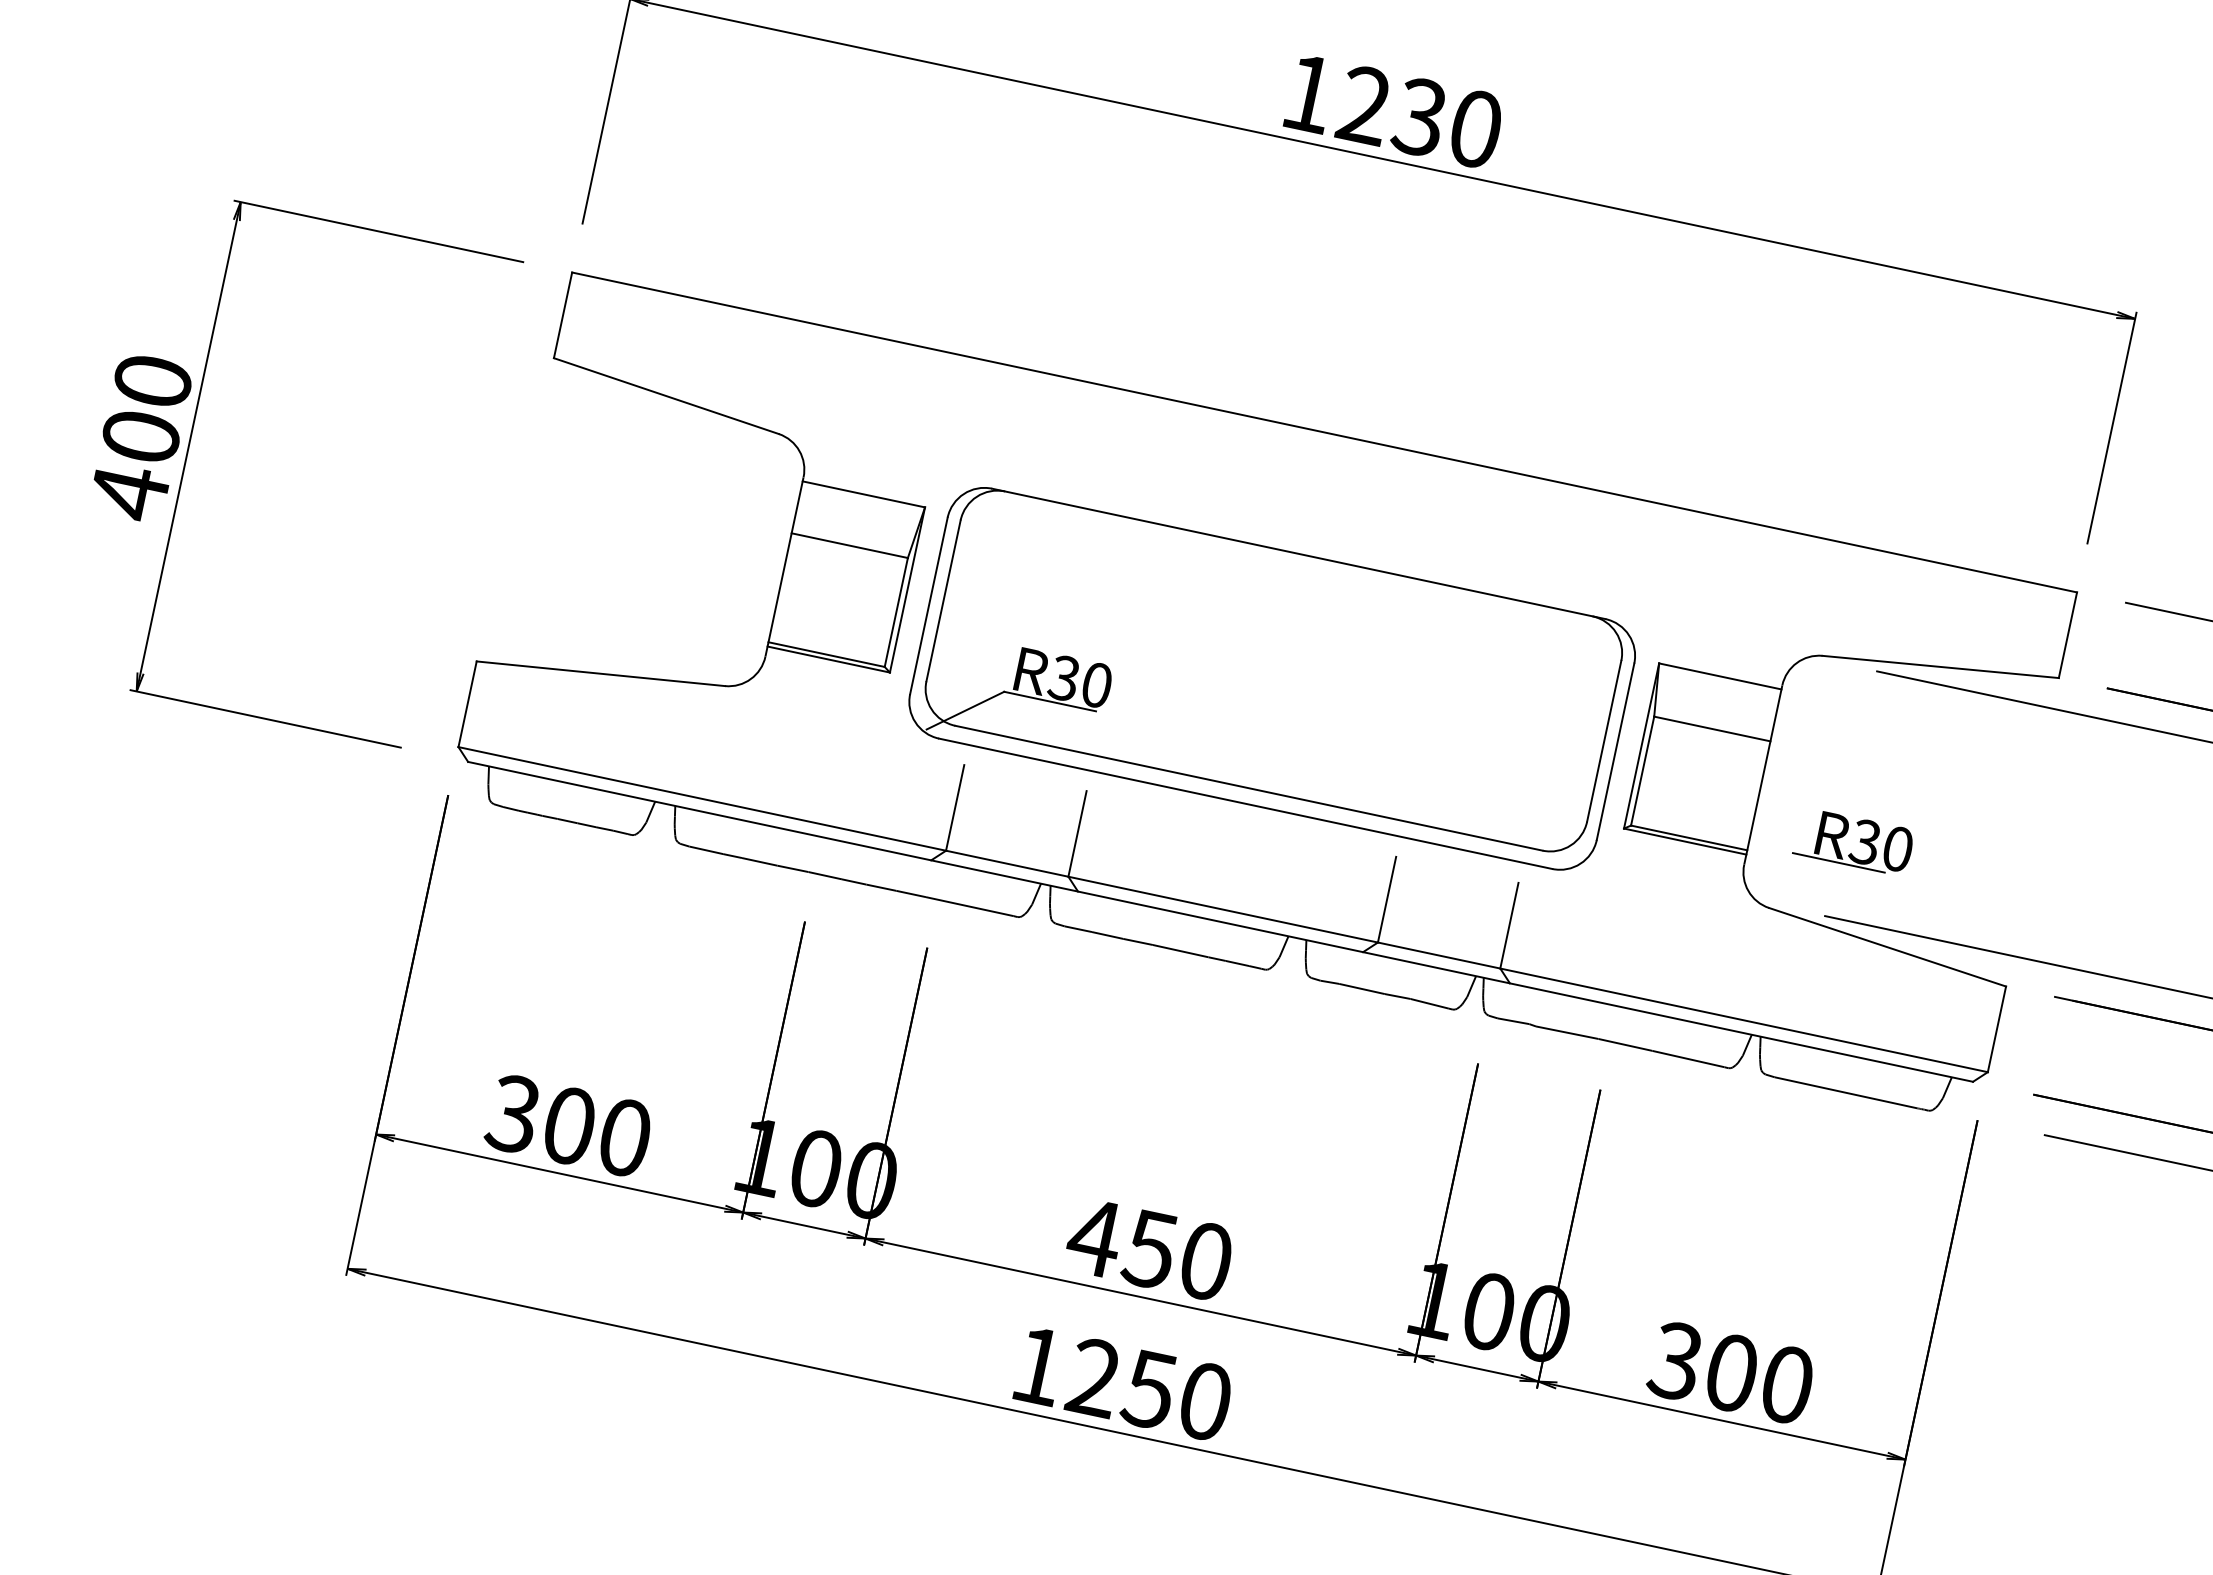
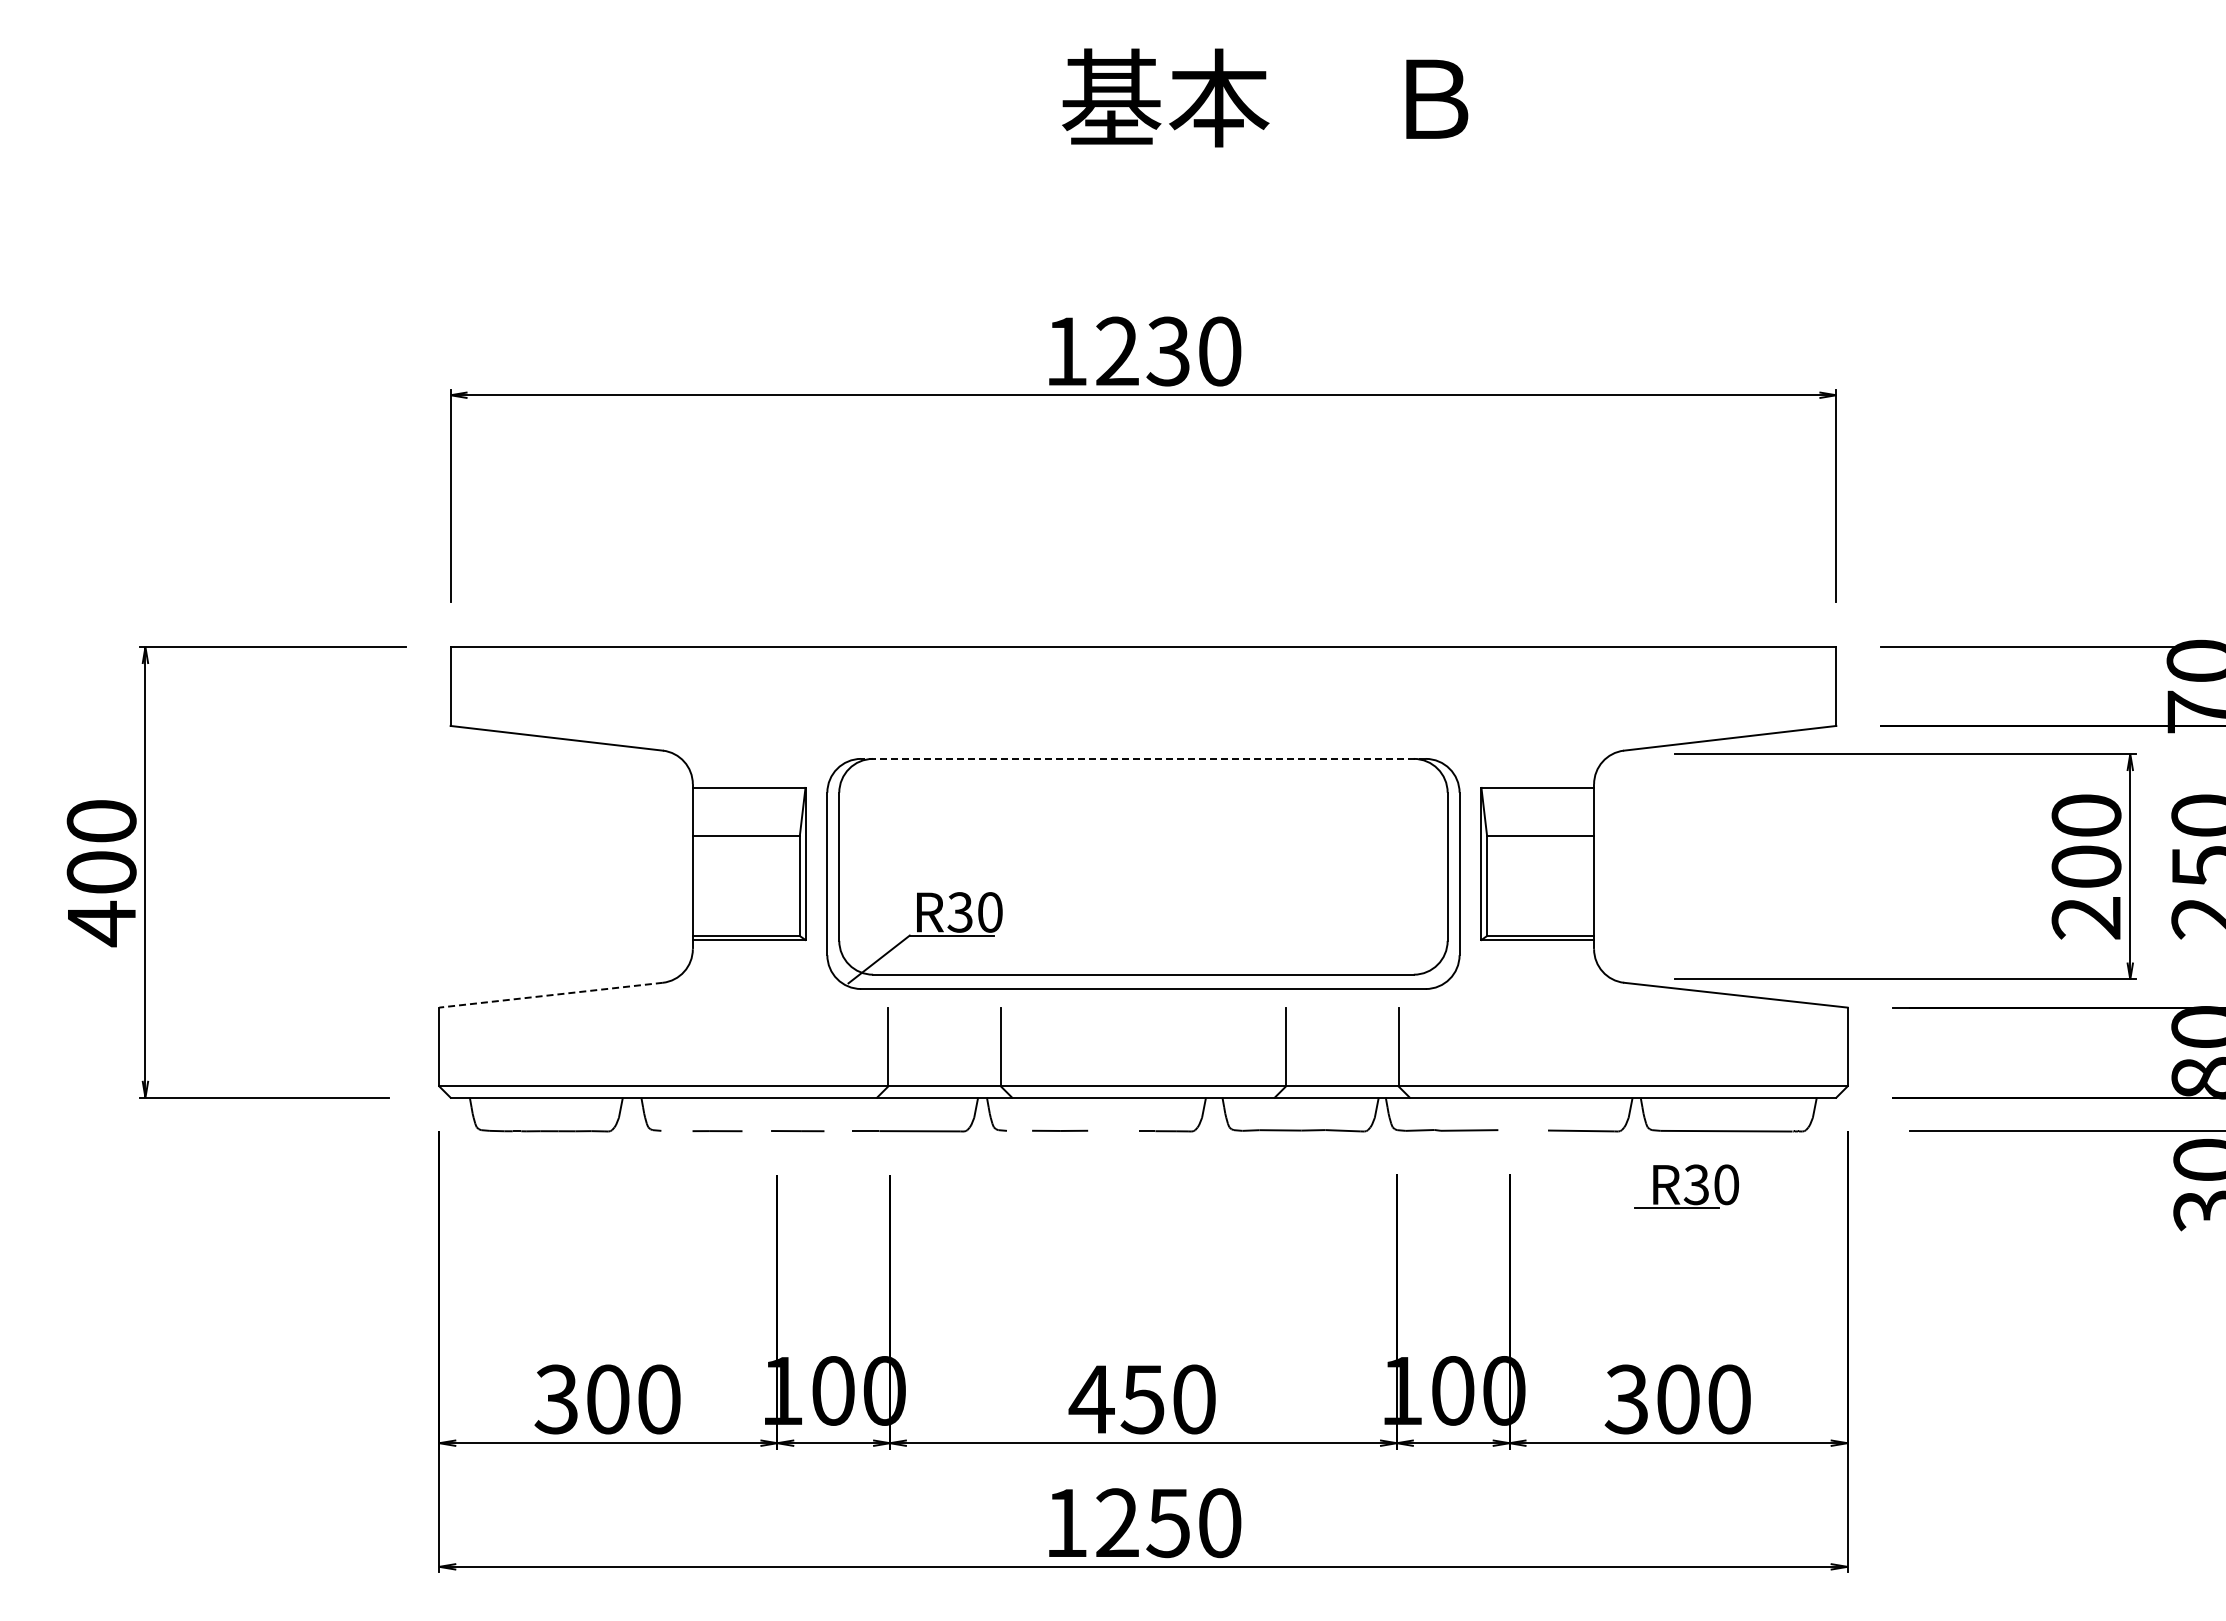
line: (1297, 553) -> (1142, 758), solid -> dashed
line: (600, 673) -> (550, 995), solid -> dashed
part: (1854, 841) -> (1686, 1186), moved
line: (705, 849) -> (676, 1130), removed
line: (792, 869) -> (756, 1131), removed
line: (880, 887) -> (837, 1131), removed
line: (1078, 928) -> (1019, 1130), removed
line: (1180, 950) -> (1113, 1130), removed
line: (1625, 1045) -> (1523, 1130), removed

